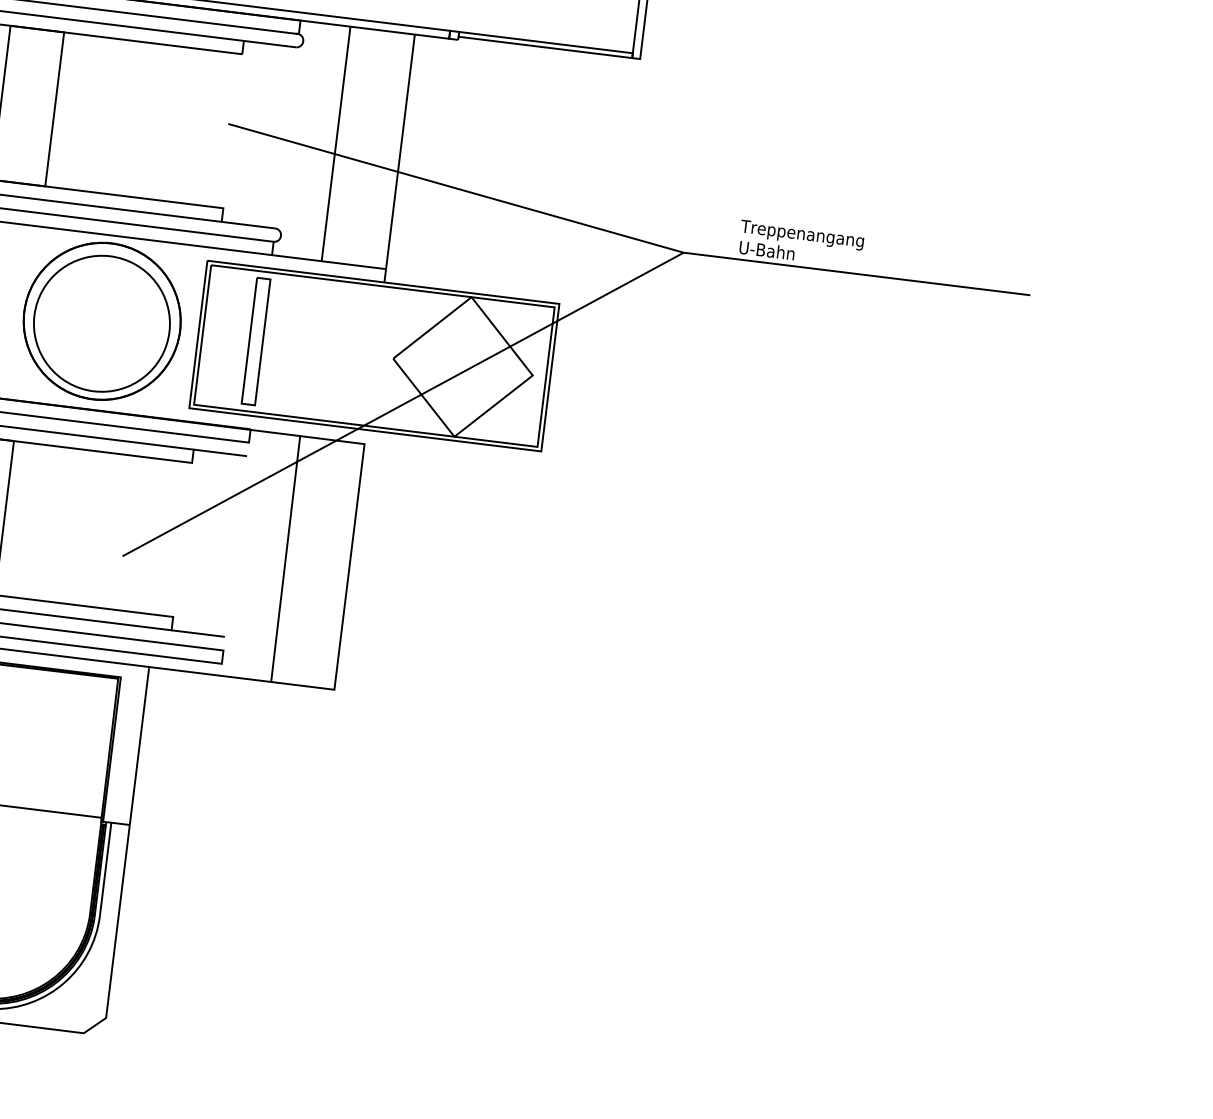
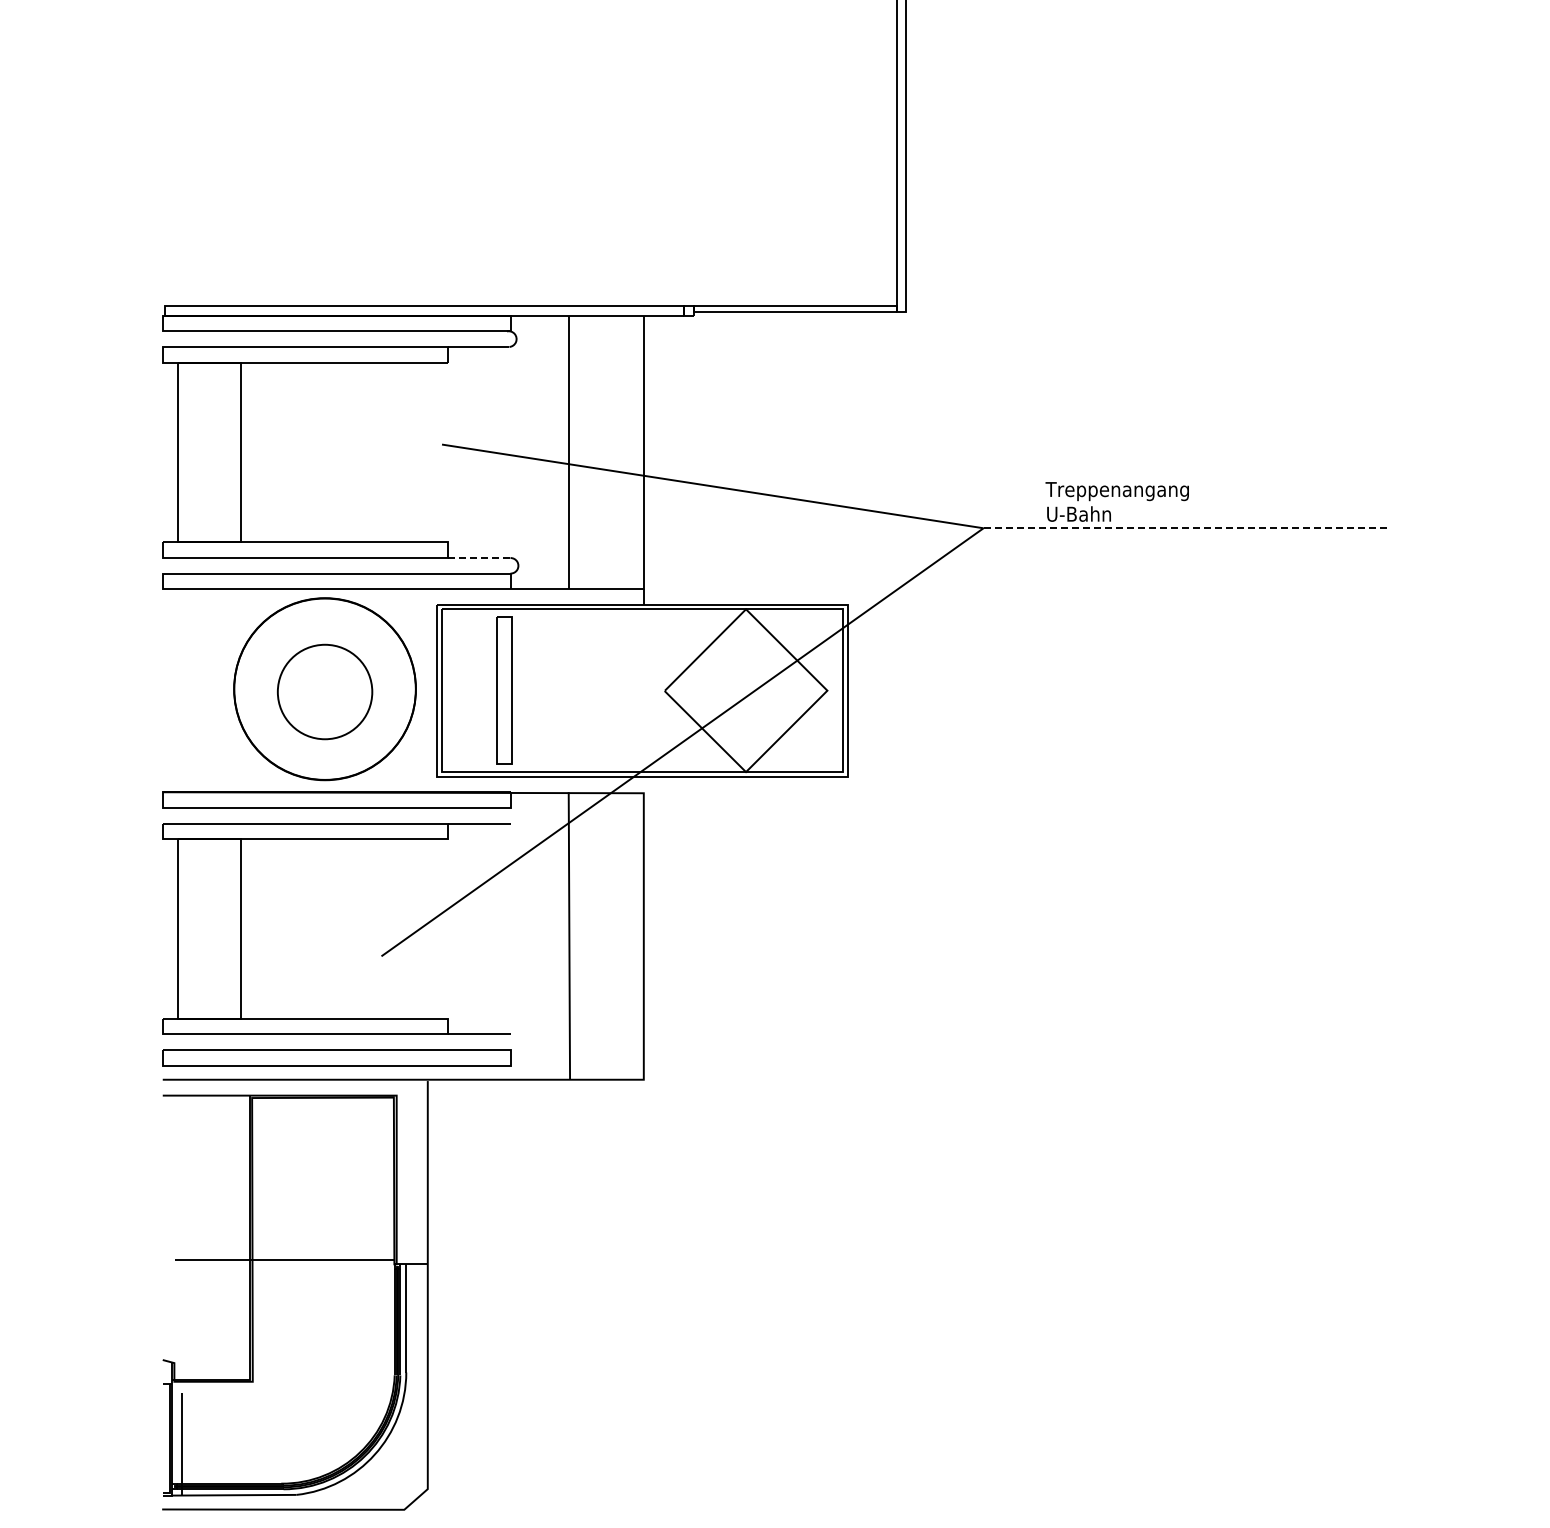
line: (248, 225) -> (479, 558), solid -> dashed
line: (857, 274) -> (1186, 528), solid -> dashed
circle: (101, 323) -> (324, 691), size x0.6

